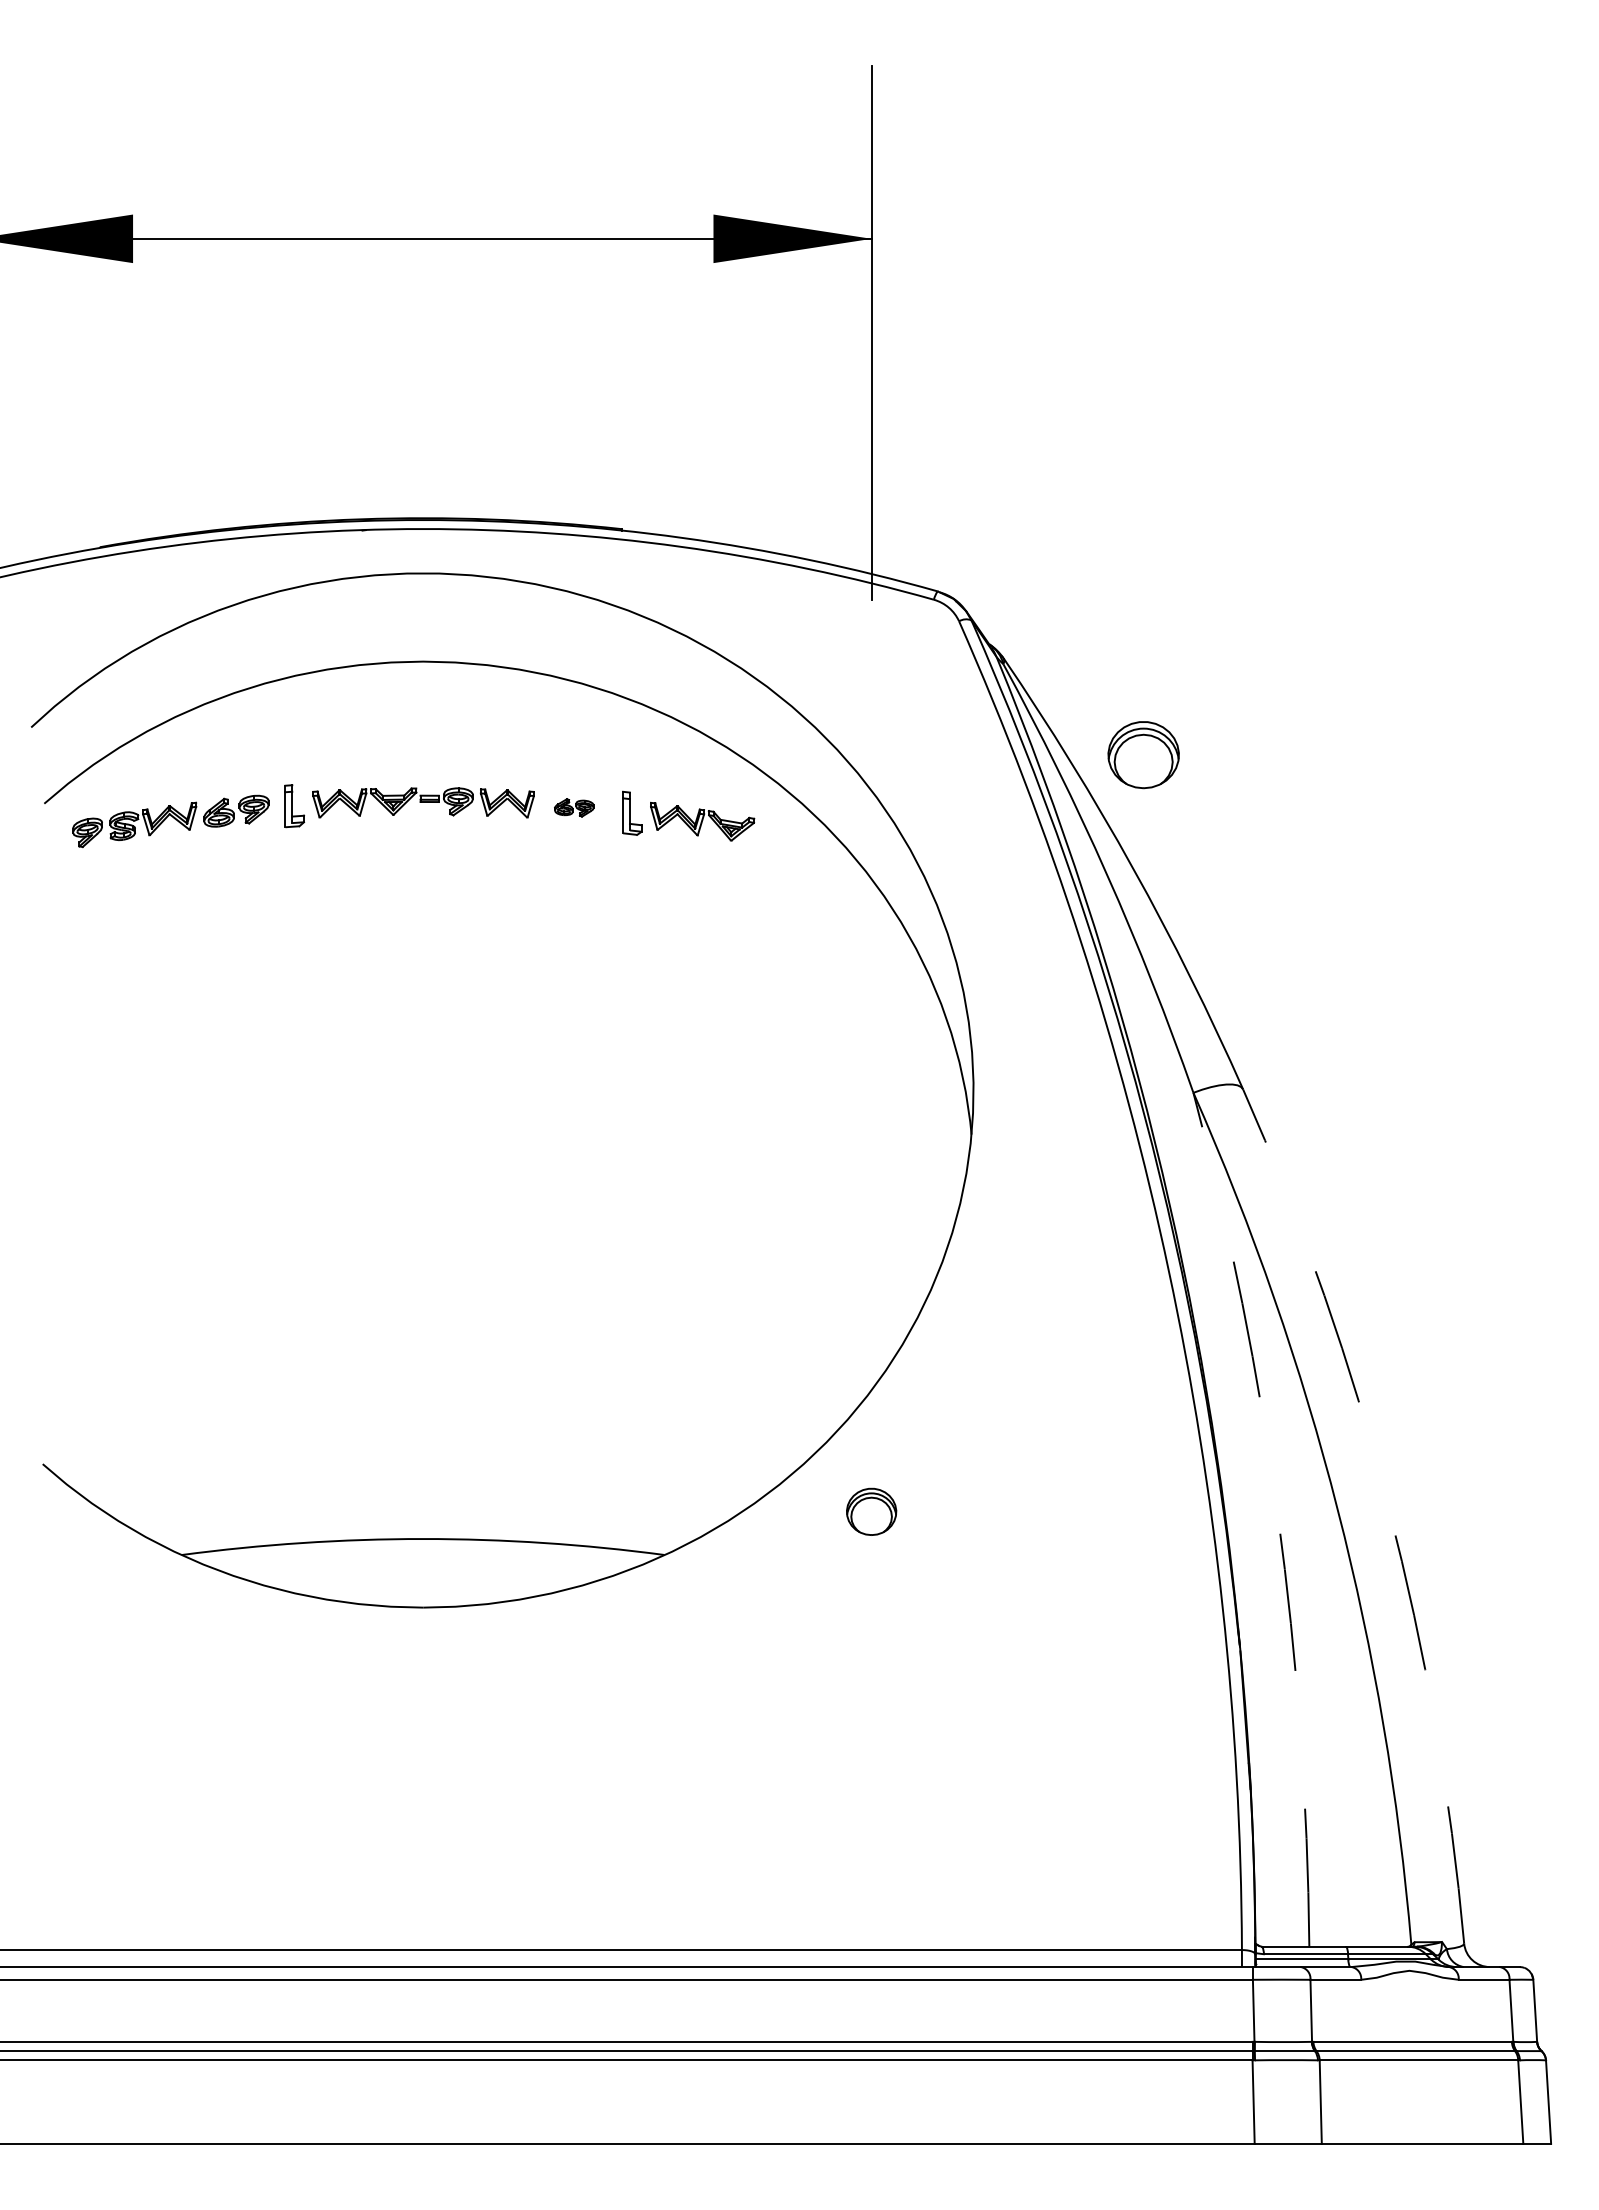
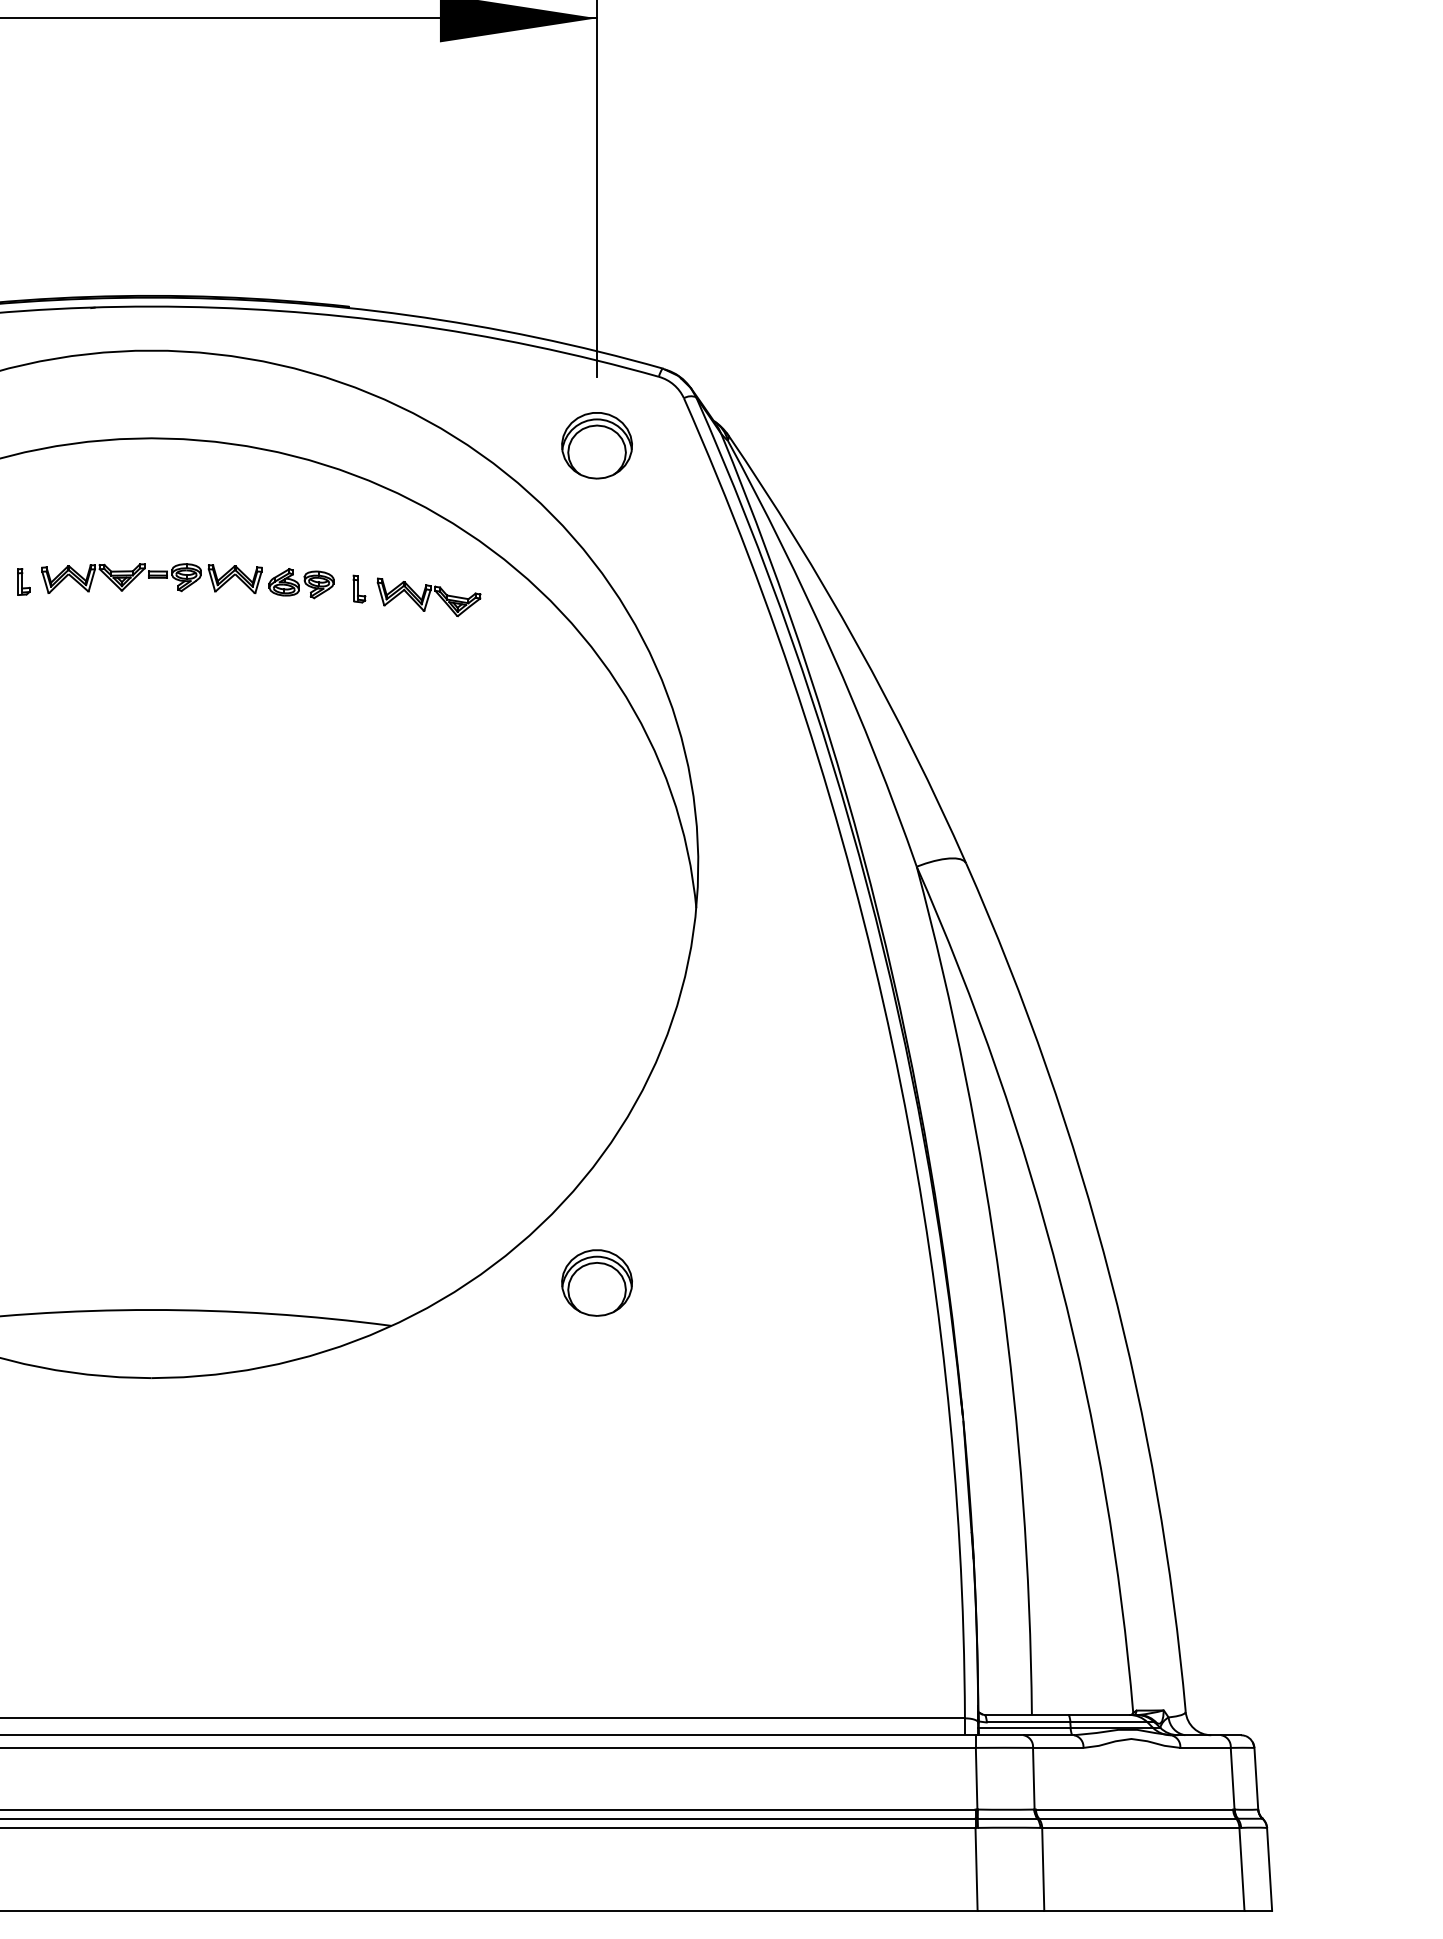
part: (1143, 755) -> (596, 446), moved
part: (294, 806) -> (23, 582), size x0.62
part: (574, 807) -> (301, 583), size x1.67
part: (632, 813) -> (359, 589), size x0.62
arc: (1388, 1507) -> (1110, 1278), dashed -> solid
part: (871, 1511) -> (596, 1282), size x1.43
arc: (1278, 1516) -> (1001, 1287), dashed -> solid

